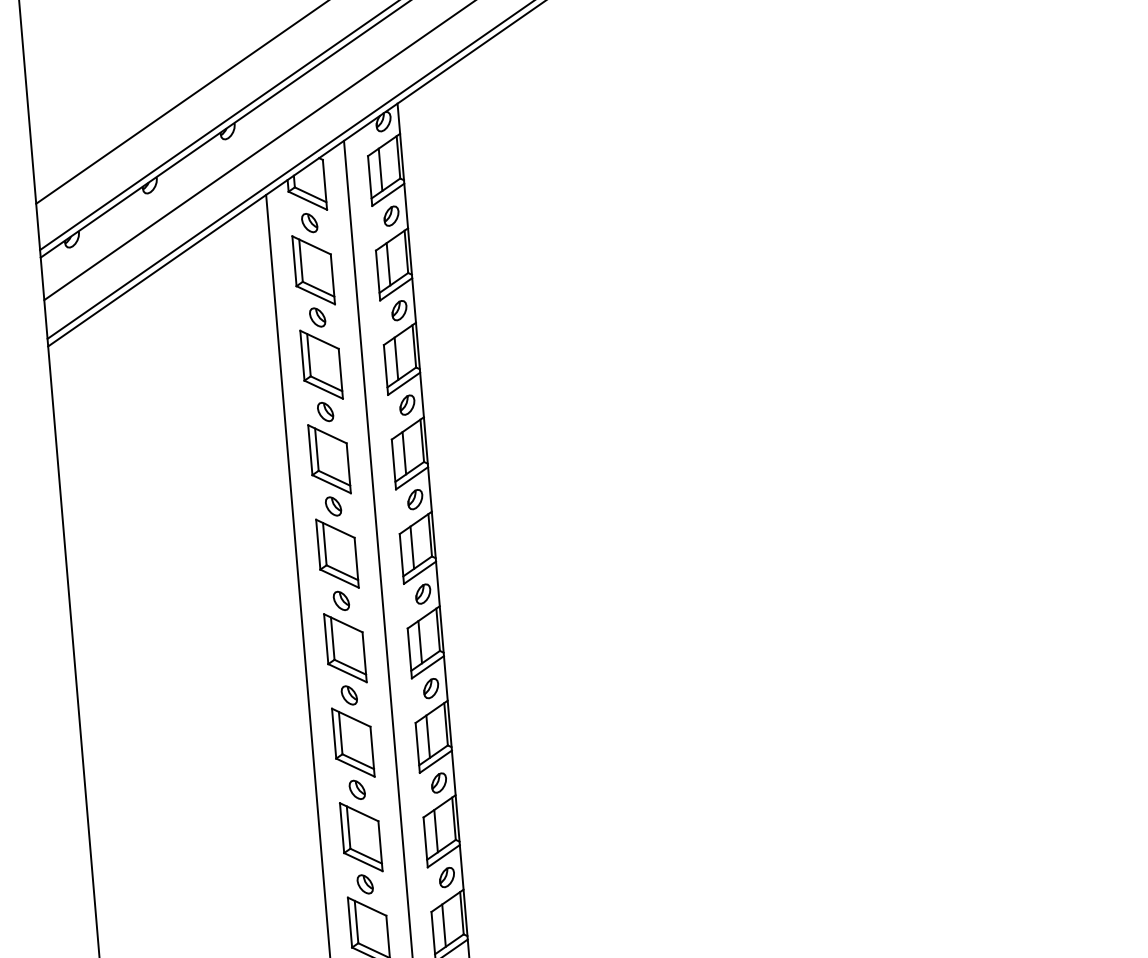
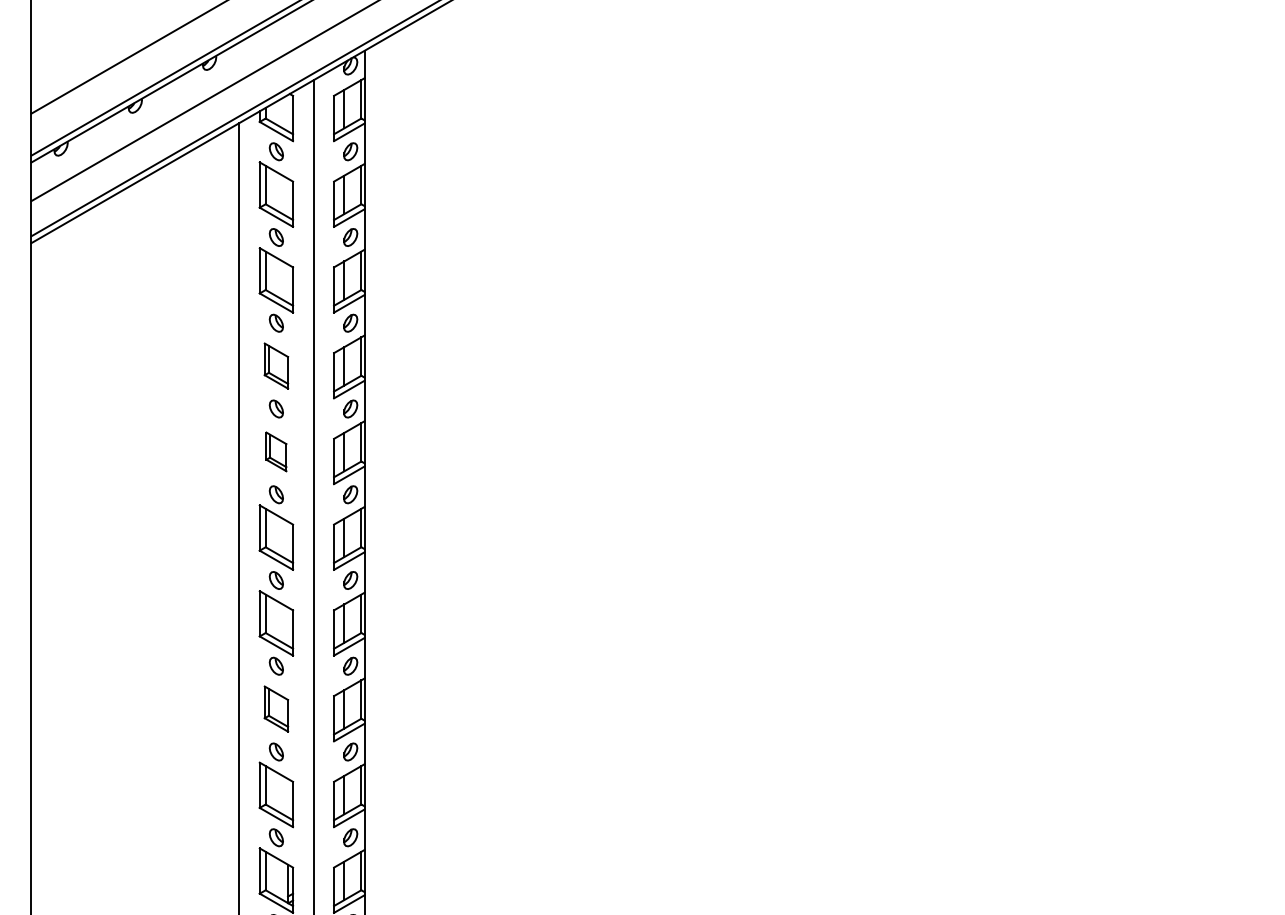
part: (329, 458) -> (276, 365), size x0.7
part: (337, 553) -> (276, 451), size x0.6
part: (361, 836) -> (276, 708), size x0.7

